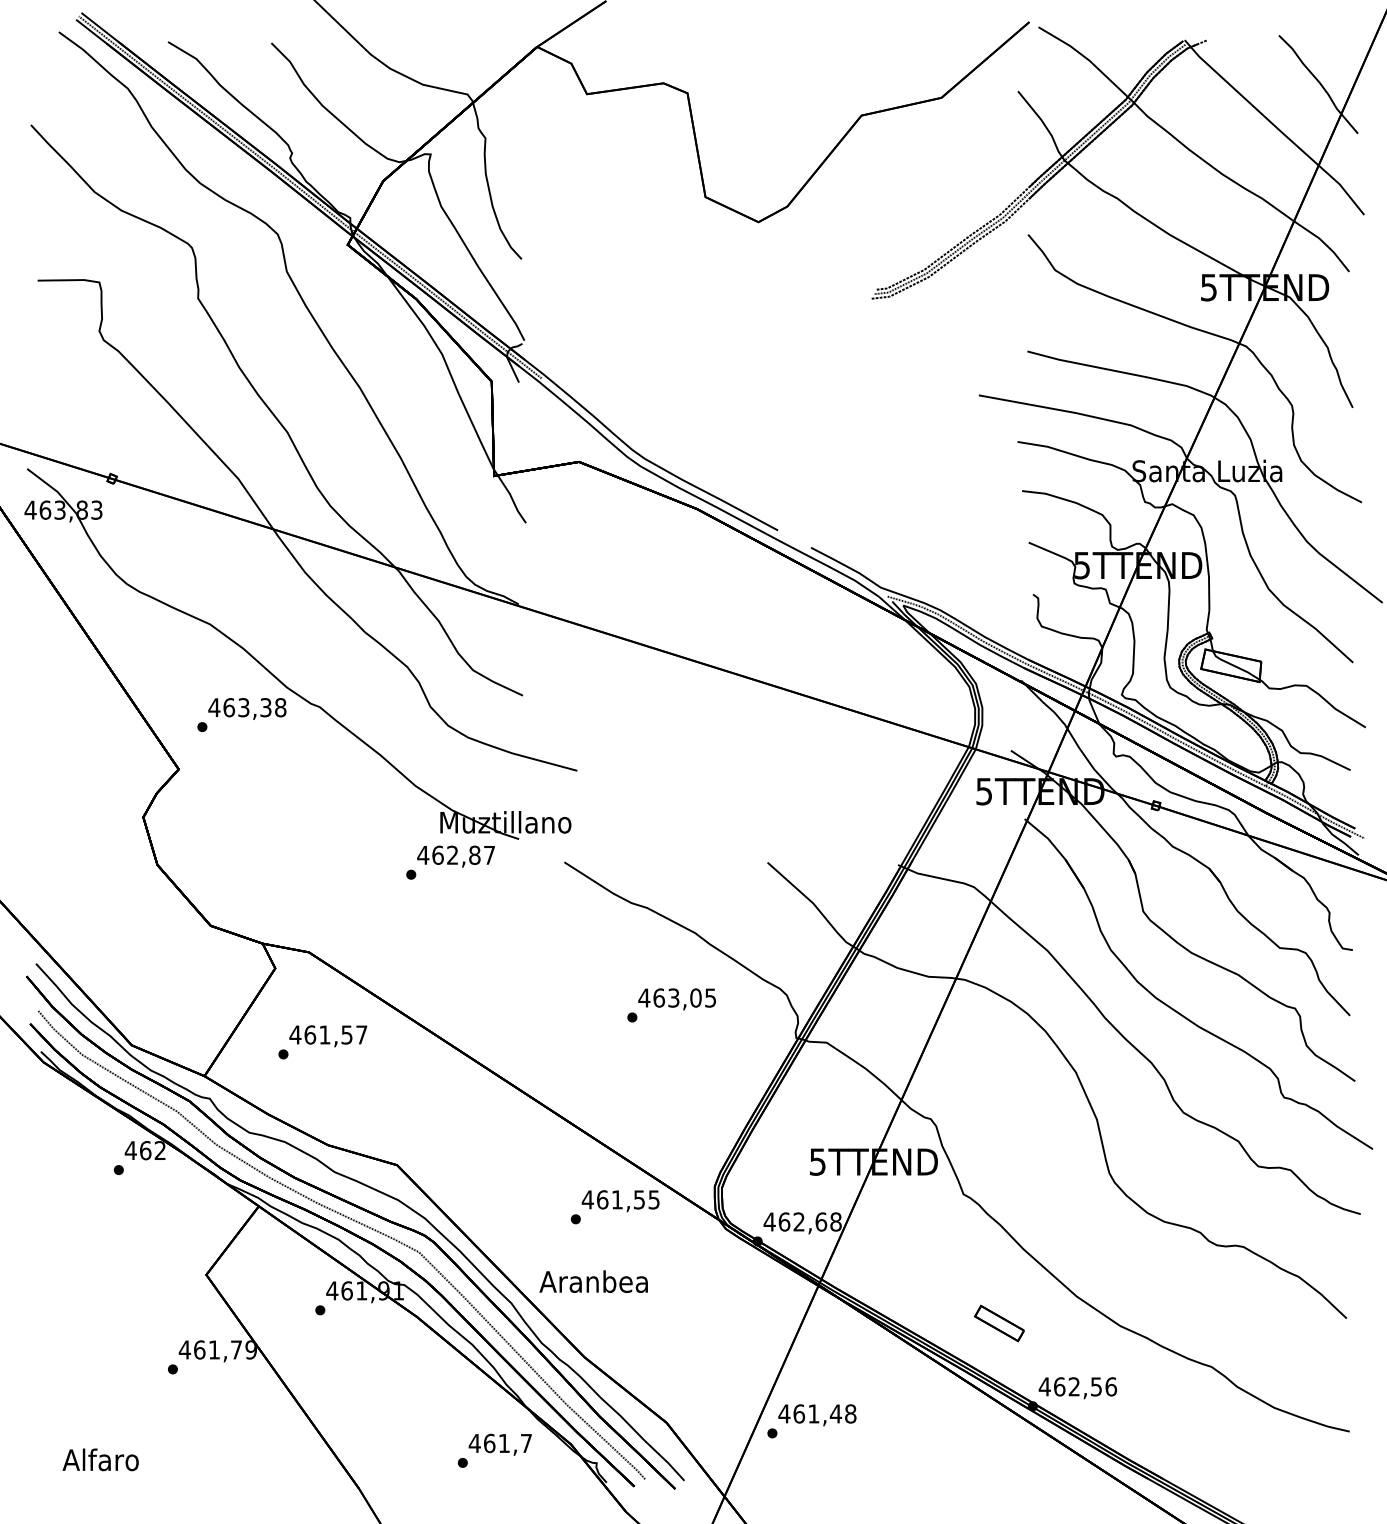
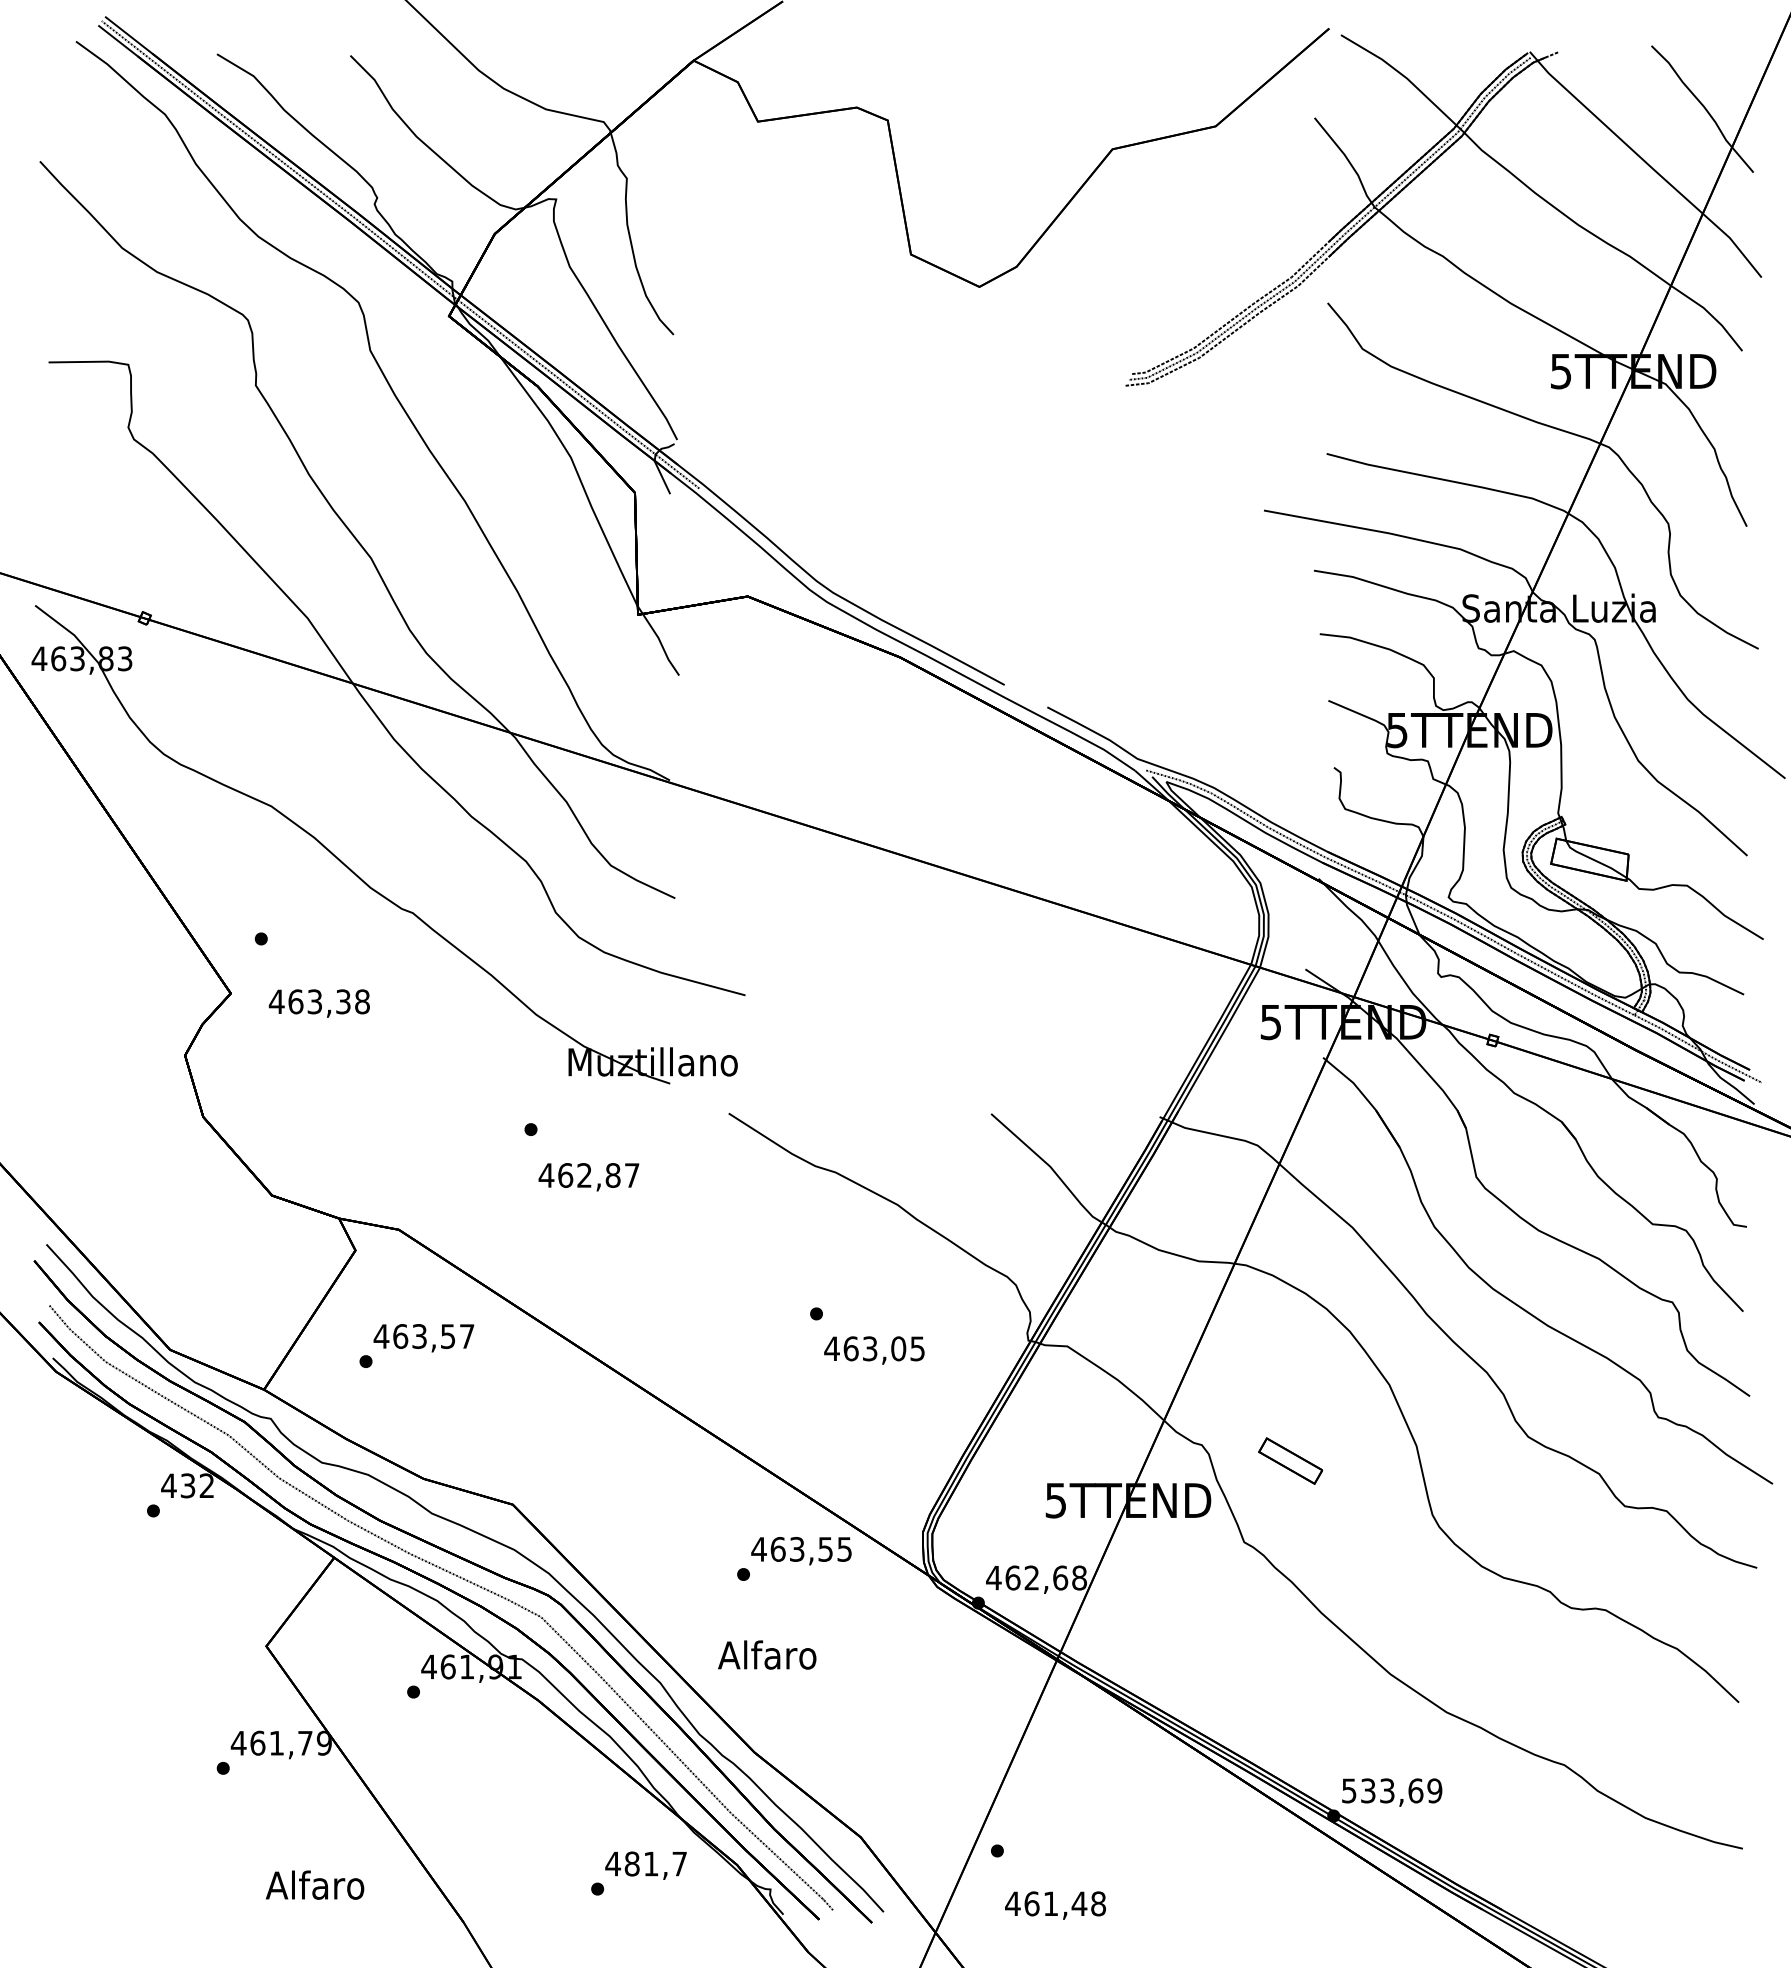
text: (246, 708) -> (318, 1003), moved
text: (455, 856) -> (588, 1177), moved
text: (677, 999) -> (874, 1350), moved
text: (324, 1034) -> (419, 1336), 461,57 -> 463,57
text: (145, 1150) -> (187, 1485), 462 -> 432
text: (617, 1199) -> (797, 1548), 461,55 -> 463,55
text: (593, 1281) -> (766, 1654), Aranbea -> Alfaro
part: (999, 1323) -> (1290, 1460), moved
text: (1077, 1386) -> (1391, 1790), 462,56 -> 533,69
text: (817, 1415) -> (1055, 1905), moved
text: (489, 1443) -> (631, 1863), 461,7 -> 481,7
text: (100, 1459) -> (314, 1884), moved

